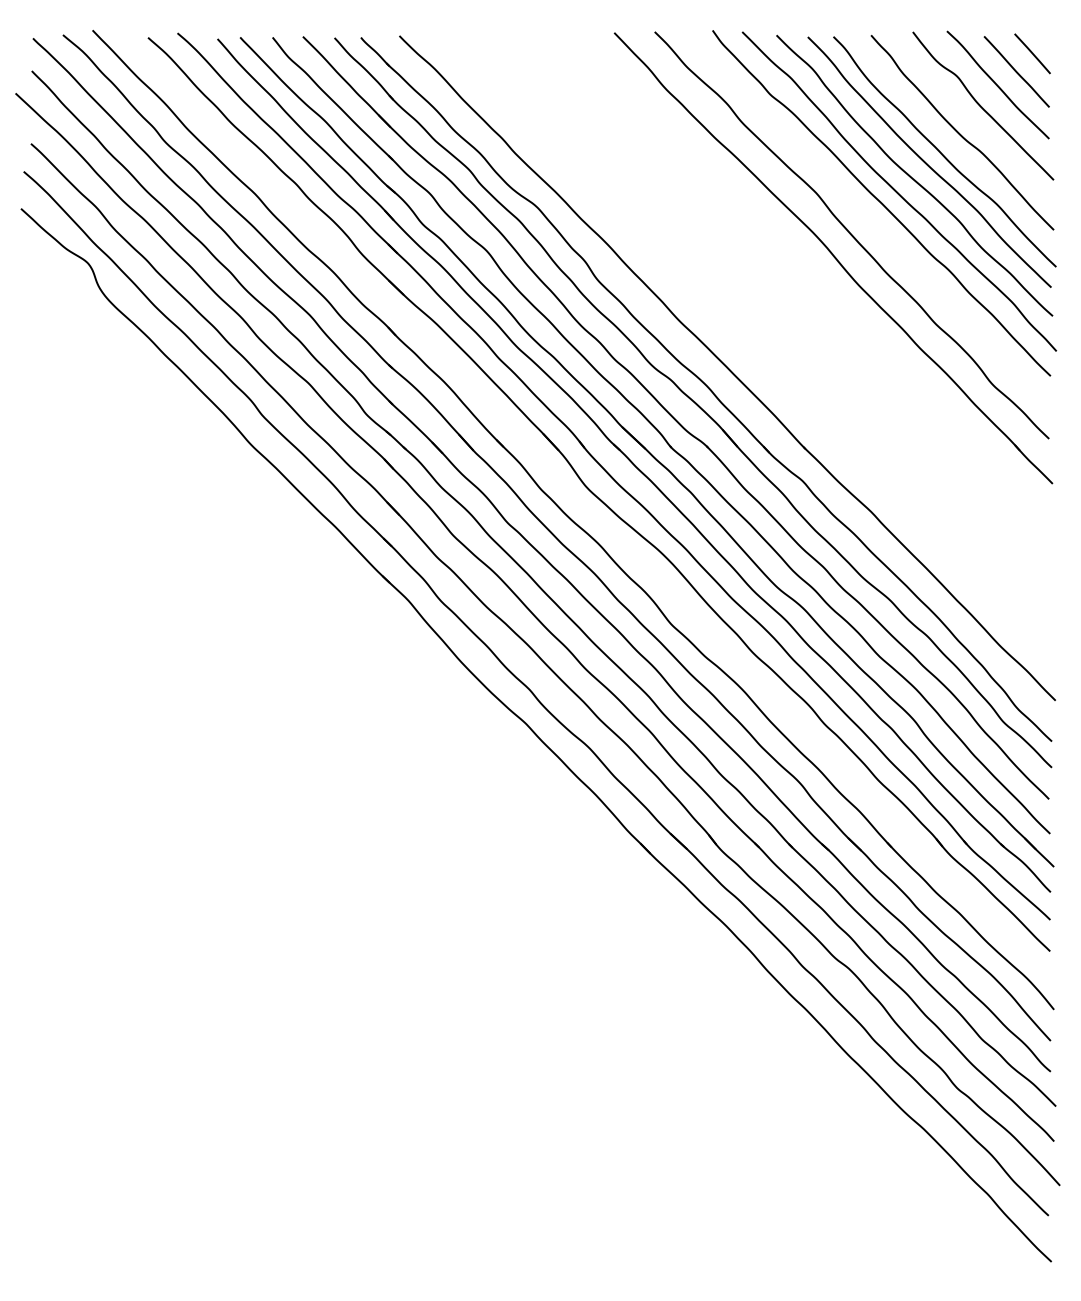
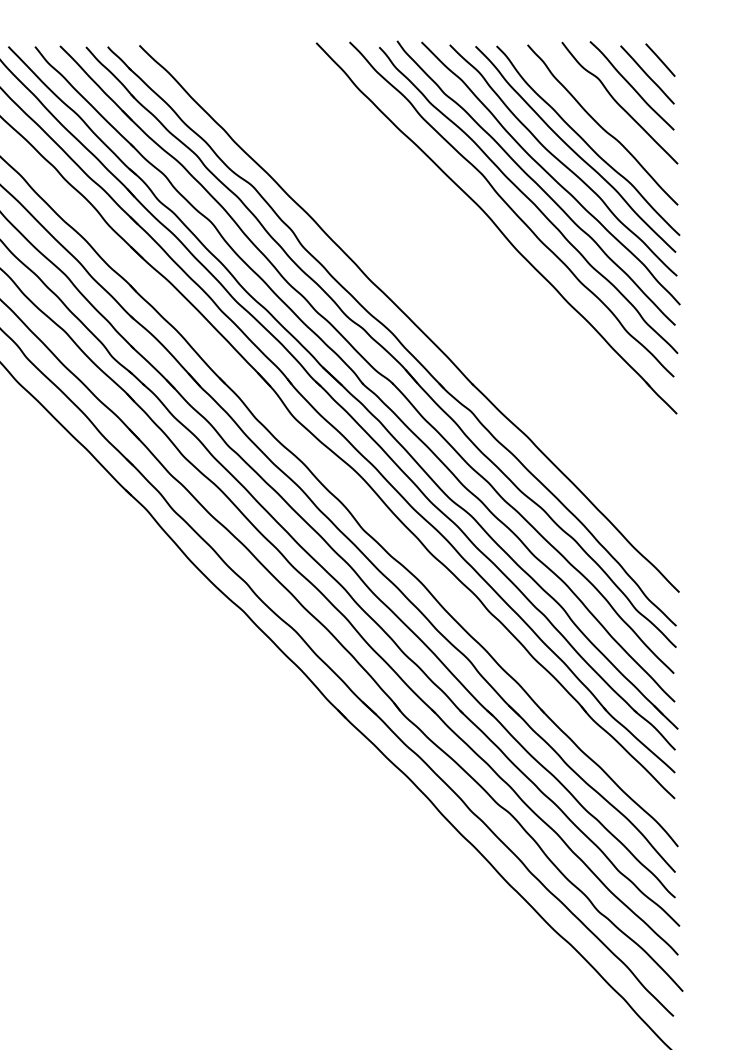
curve: (872, 223) -> (528, 199), added

